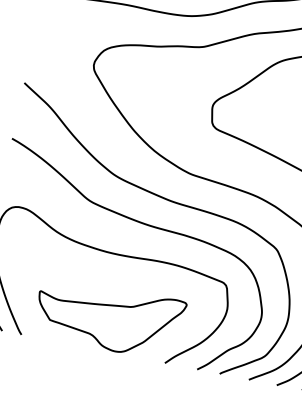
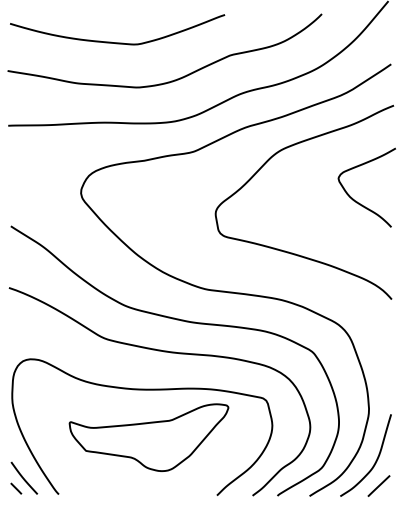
part: (108, 318) -> (148, 437), moved

